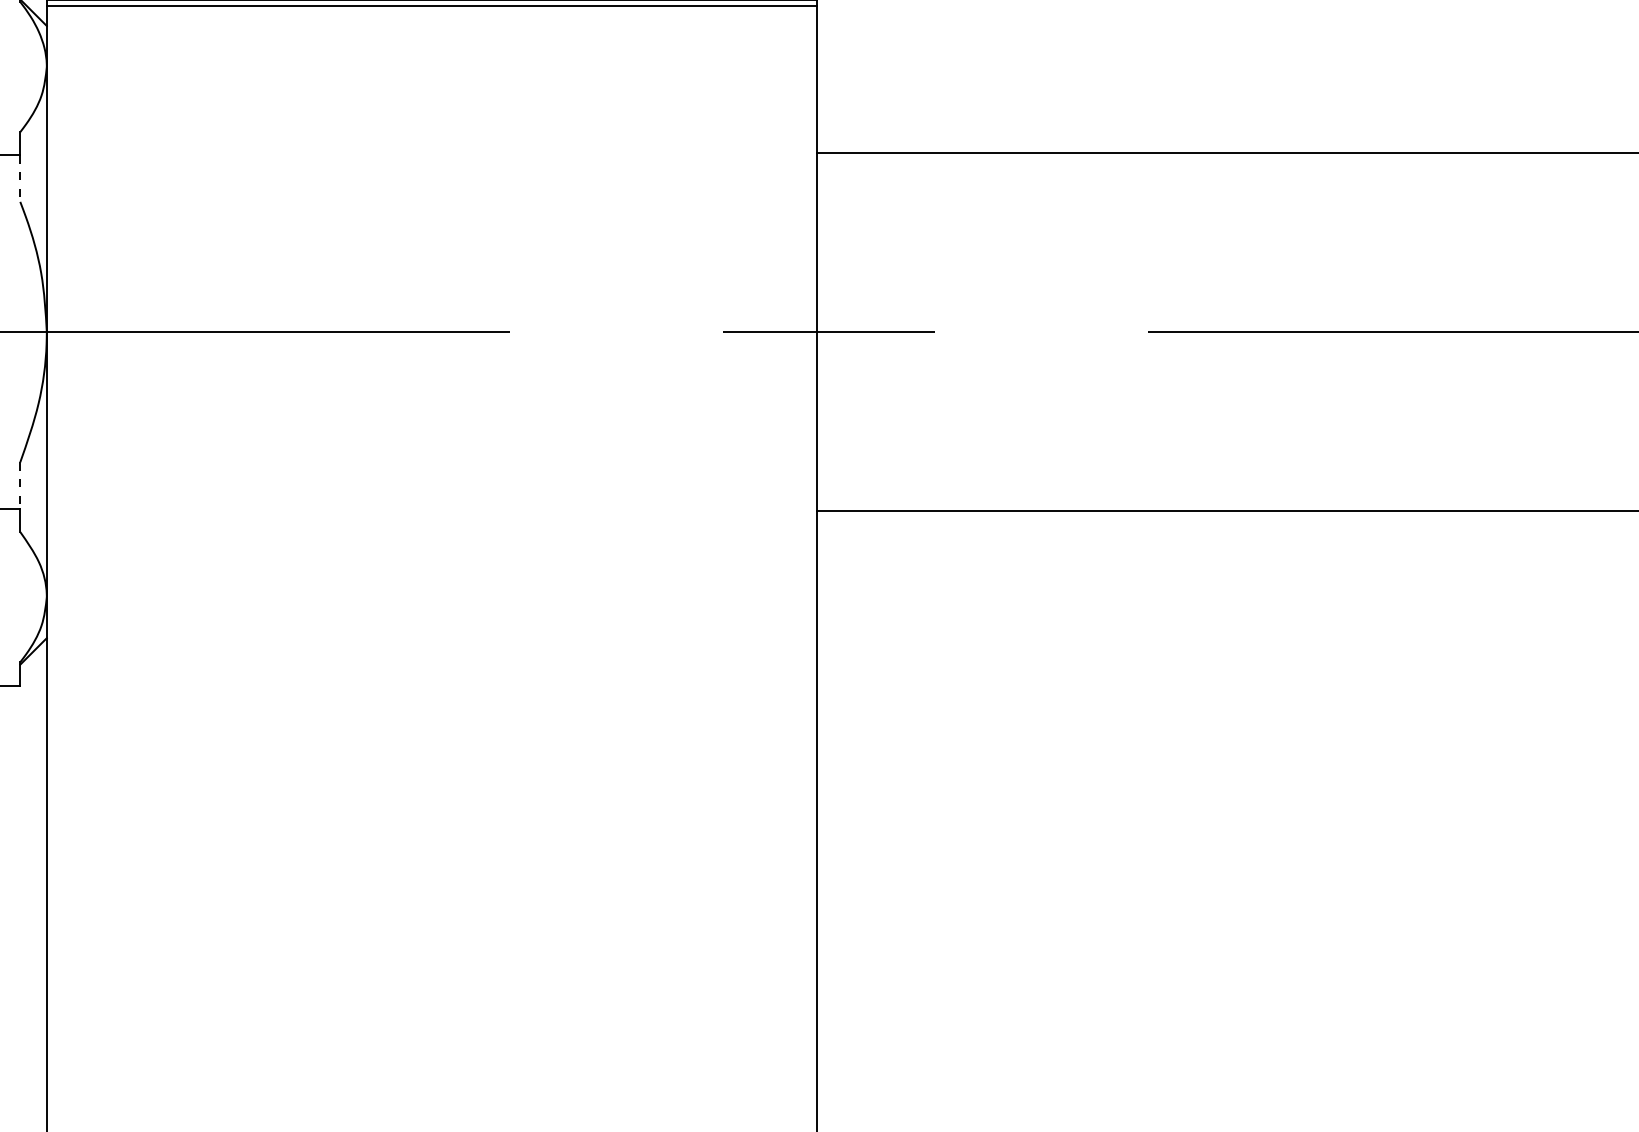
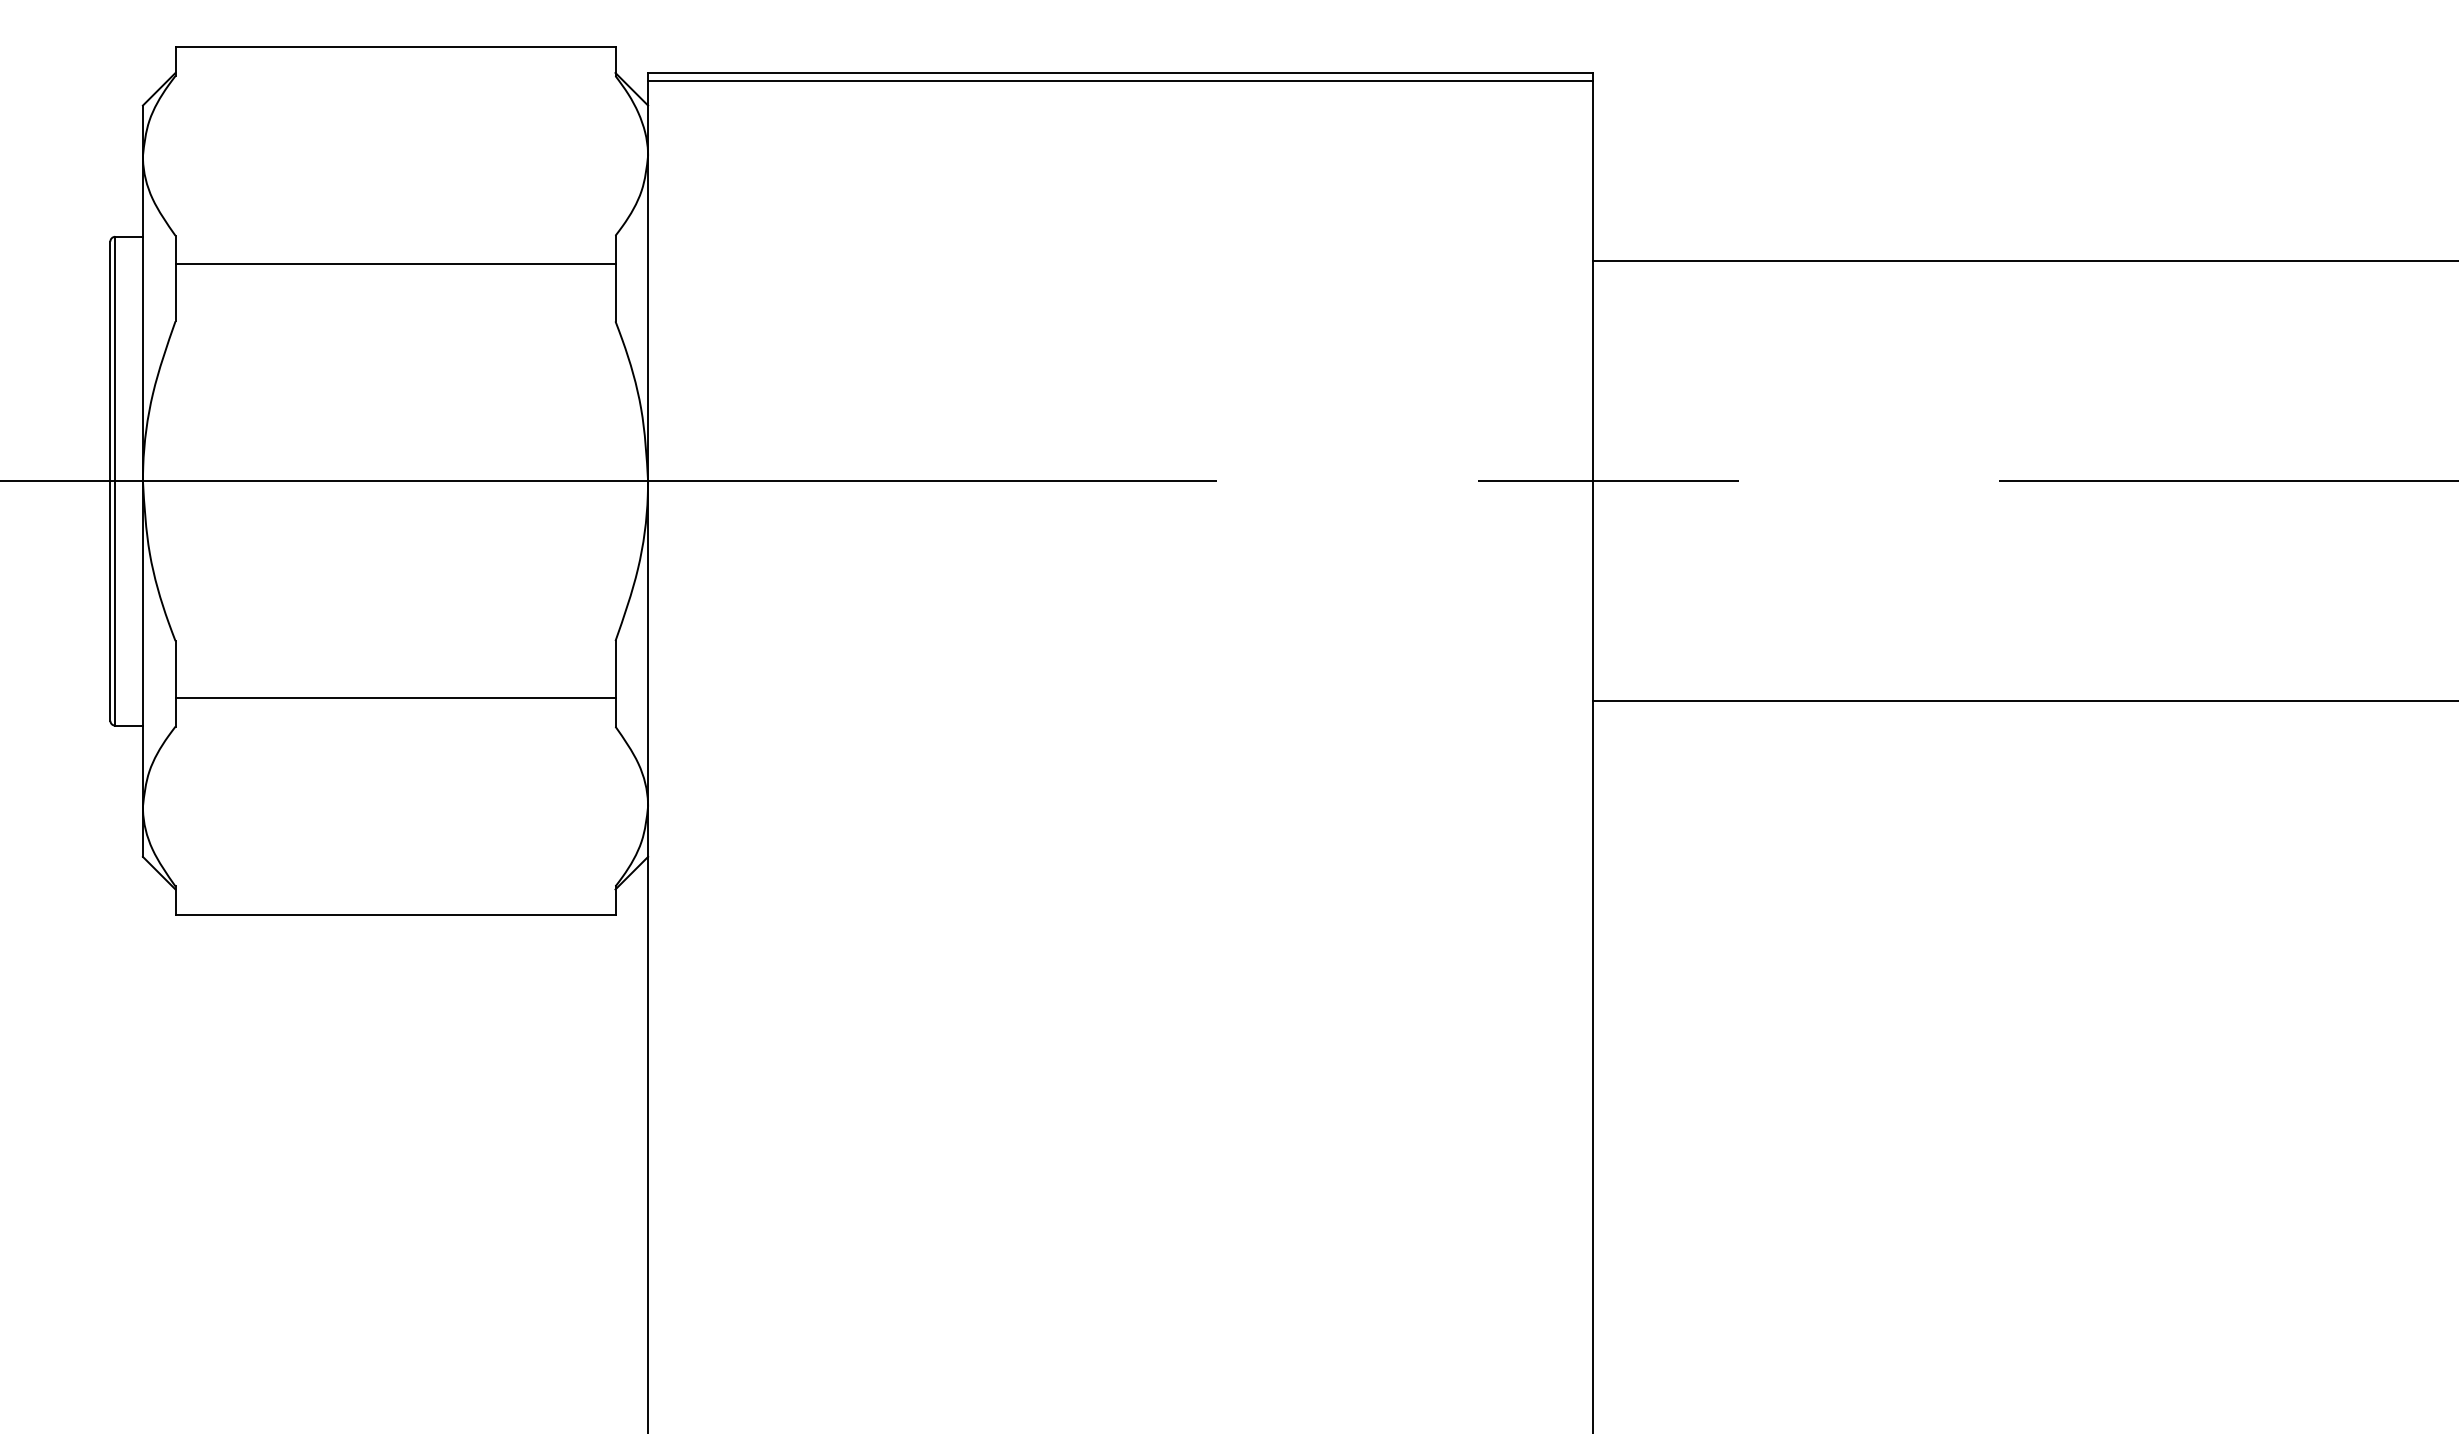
line: (20, 178) -> (615, 292), dashed -> solid
line: (20, 485) -> (615, 669), dashed -> solid

